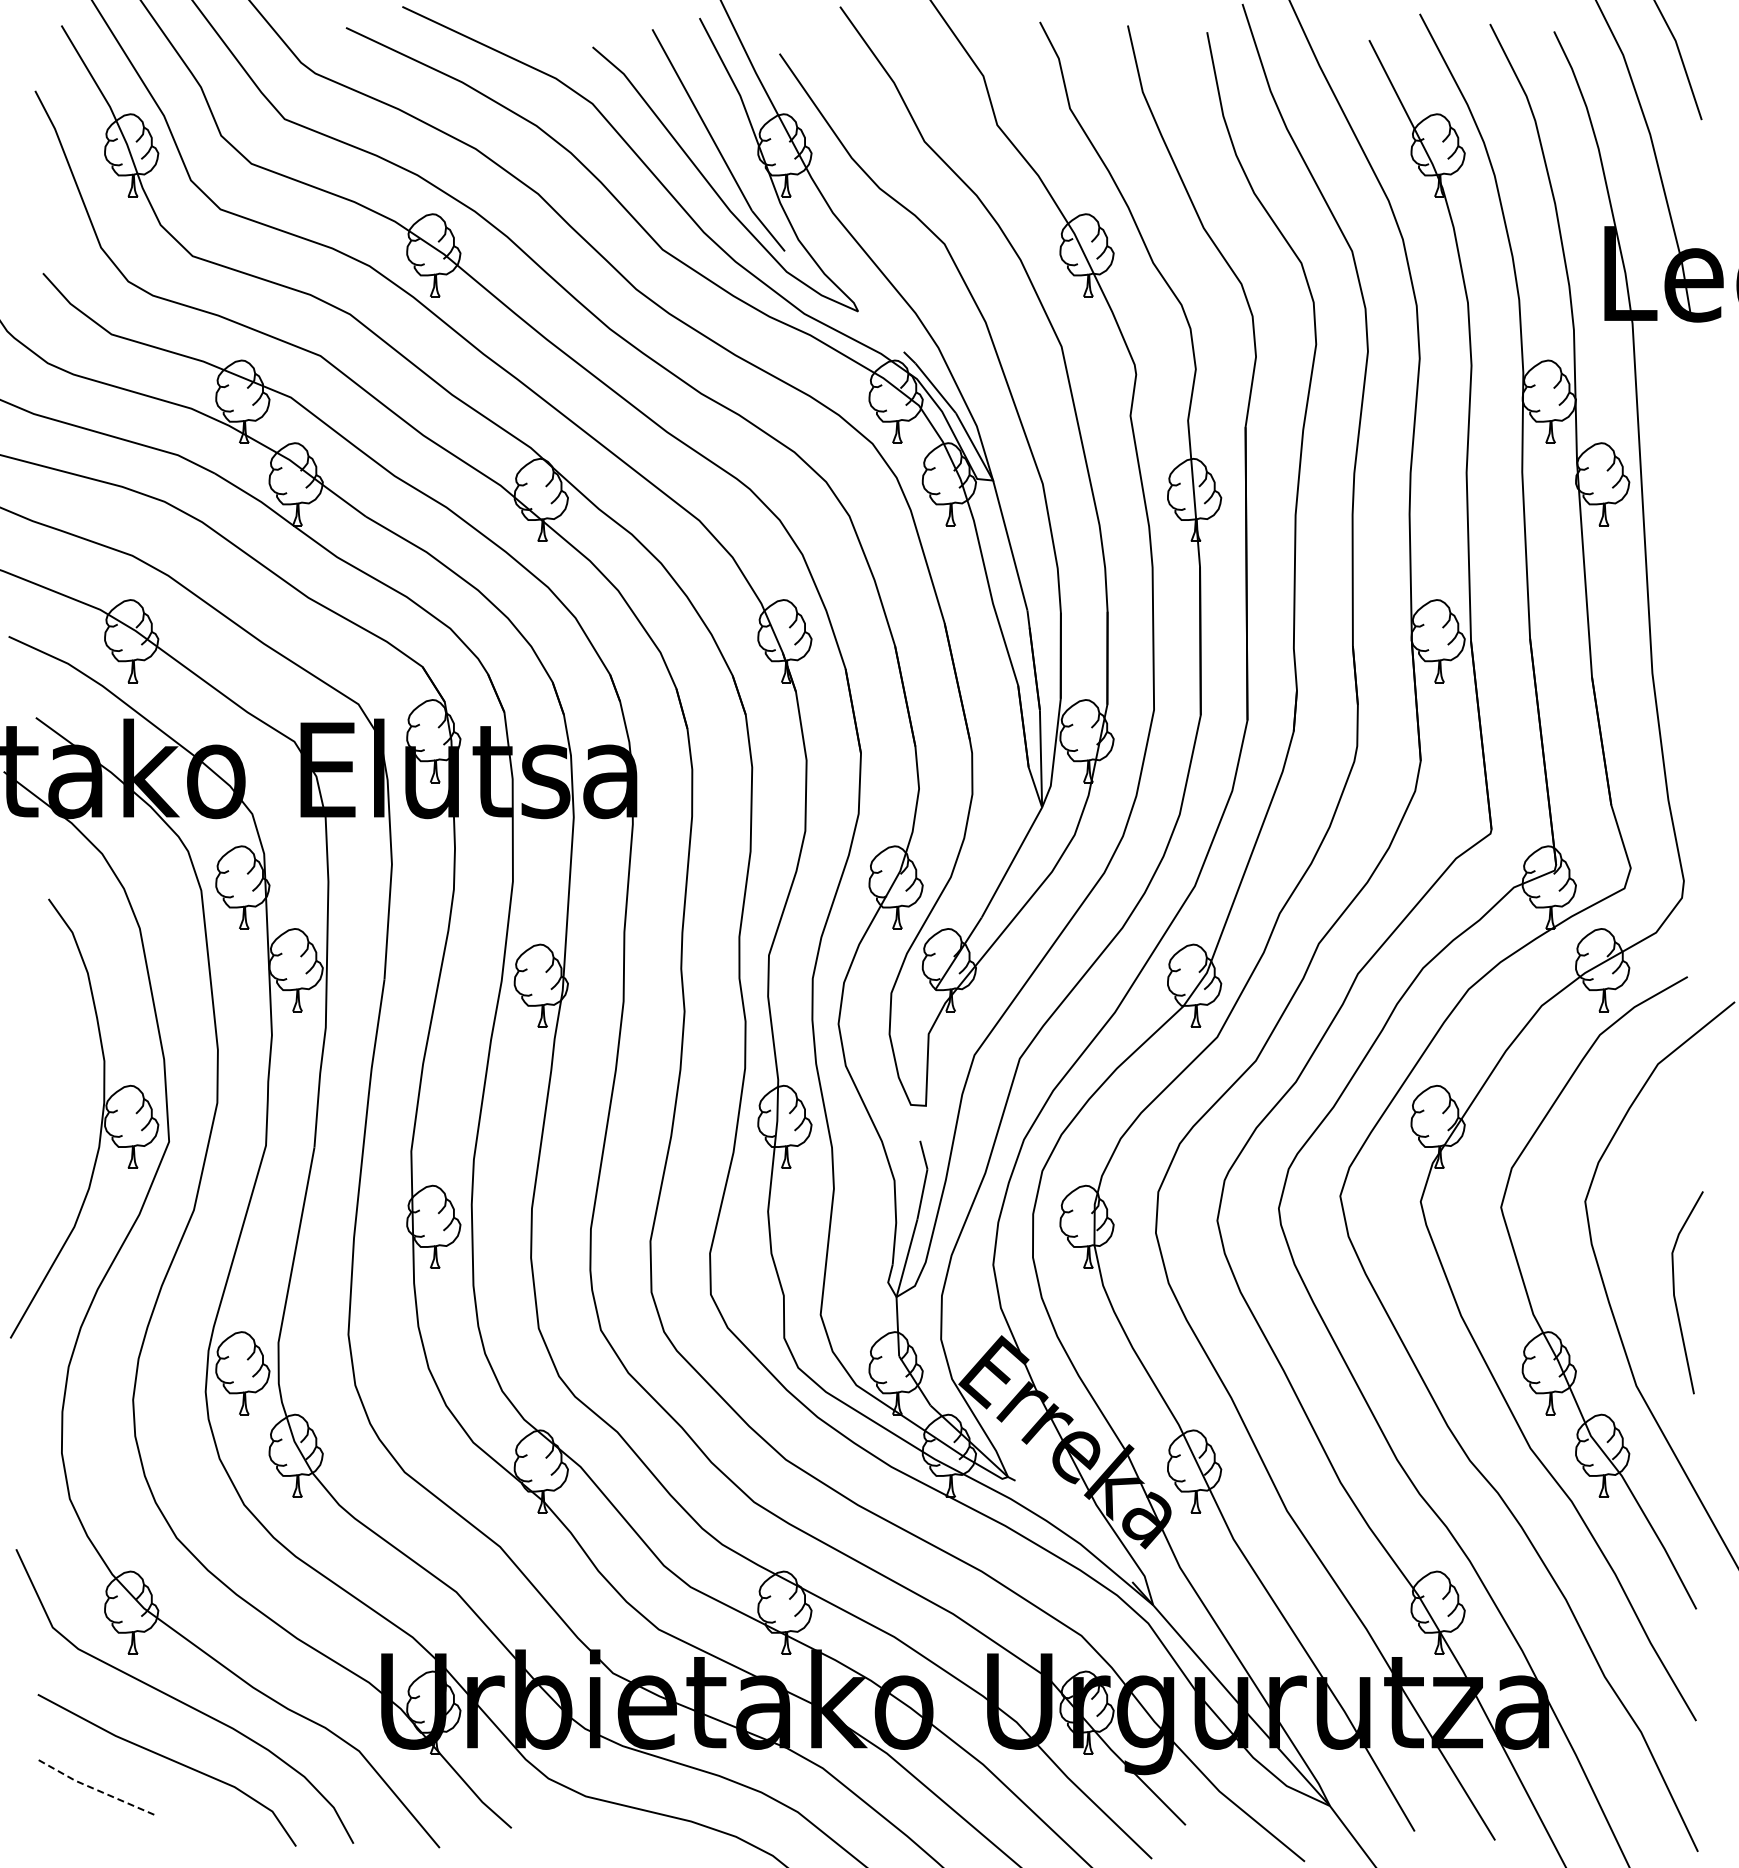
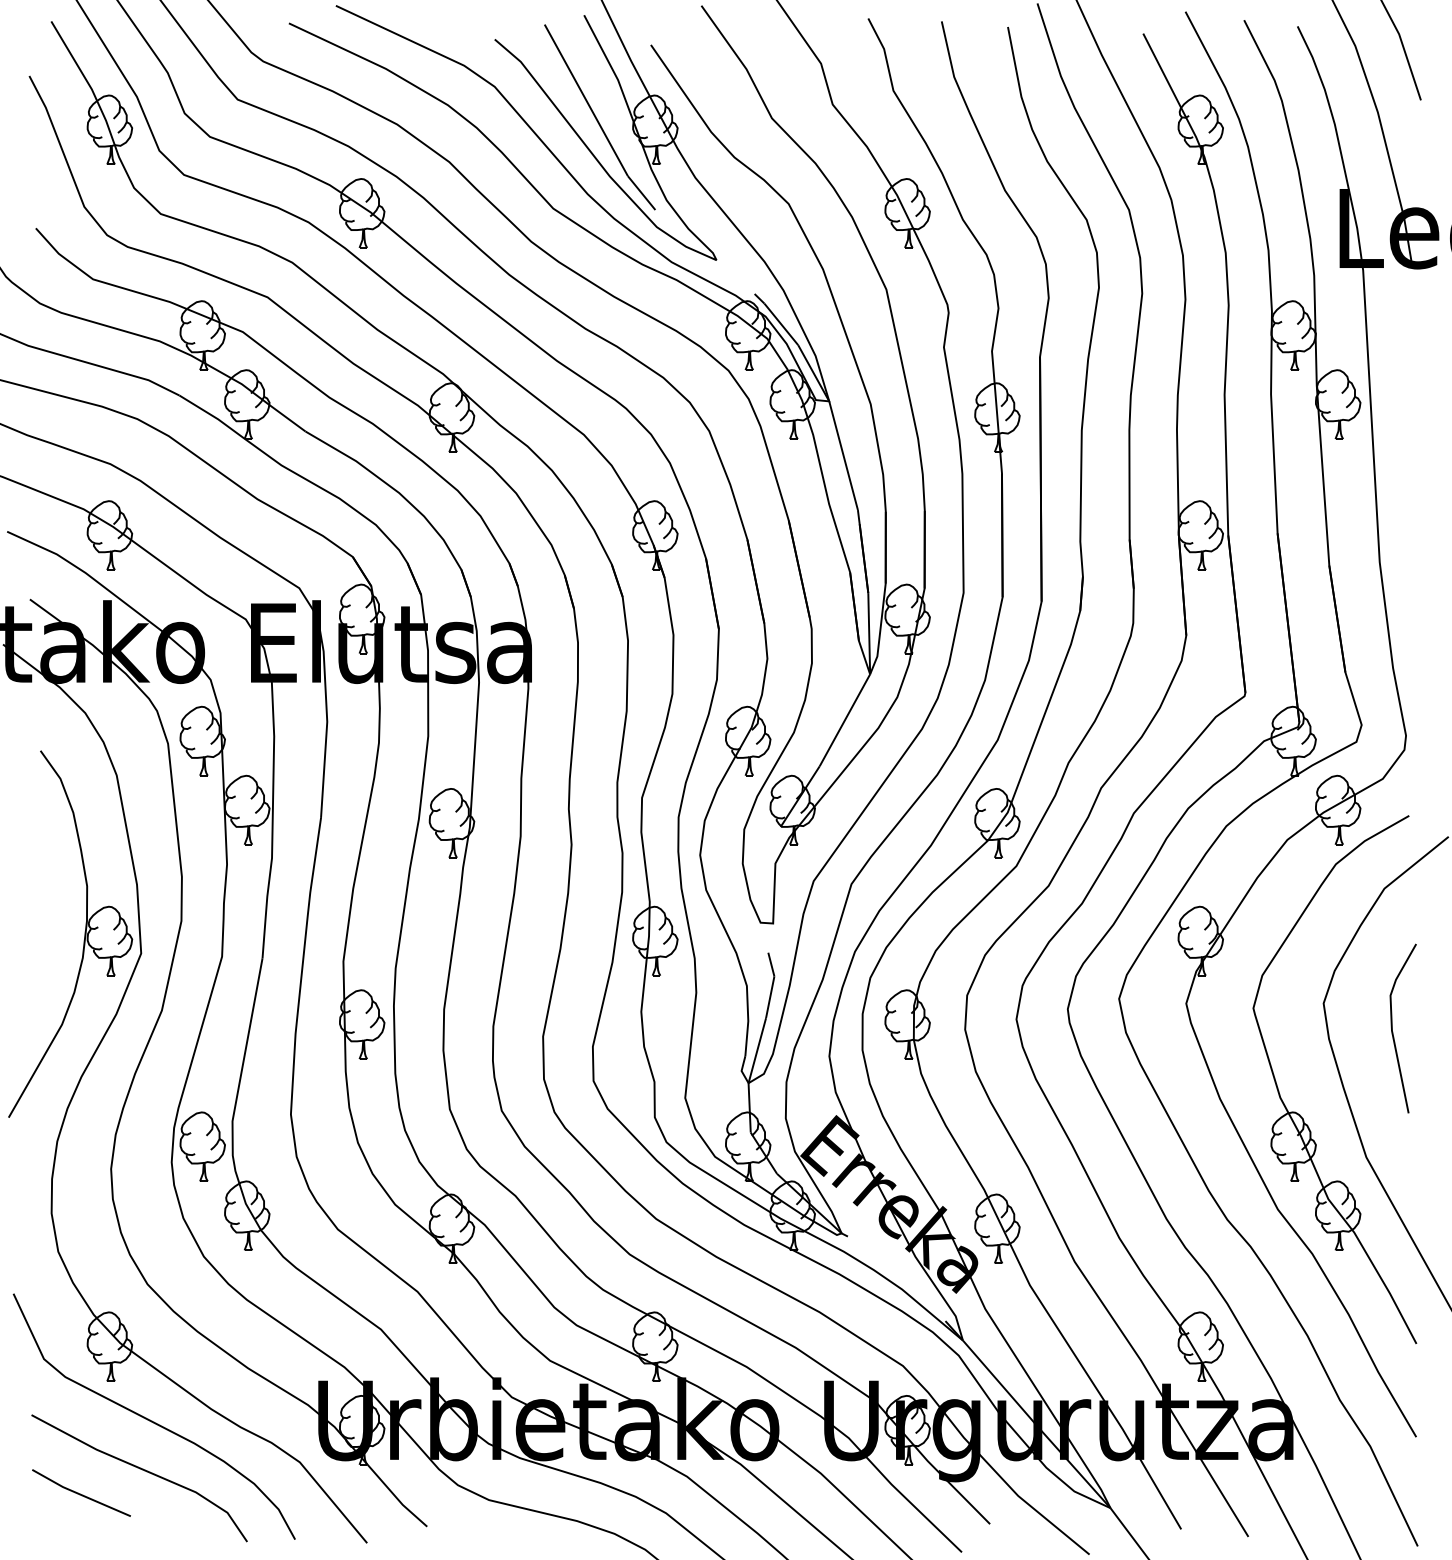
line: (1675, 1296) -> (1393, 1031), moved
line: (96, 1789) -> (80, 1494), dashed -> solid

